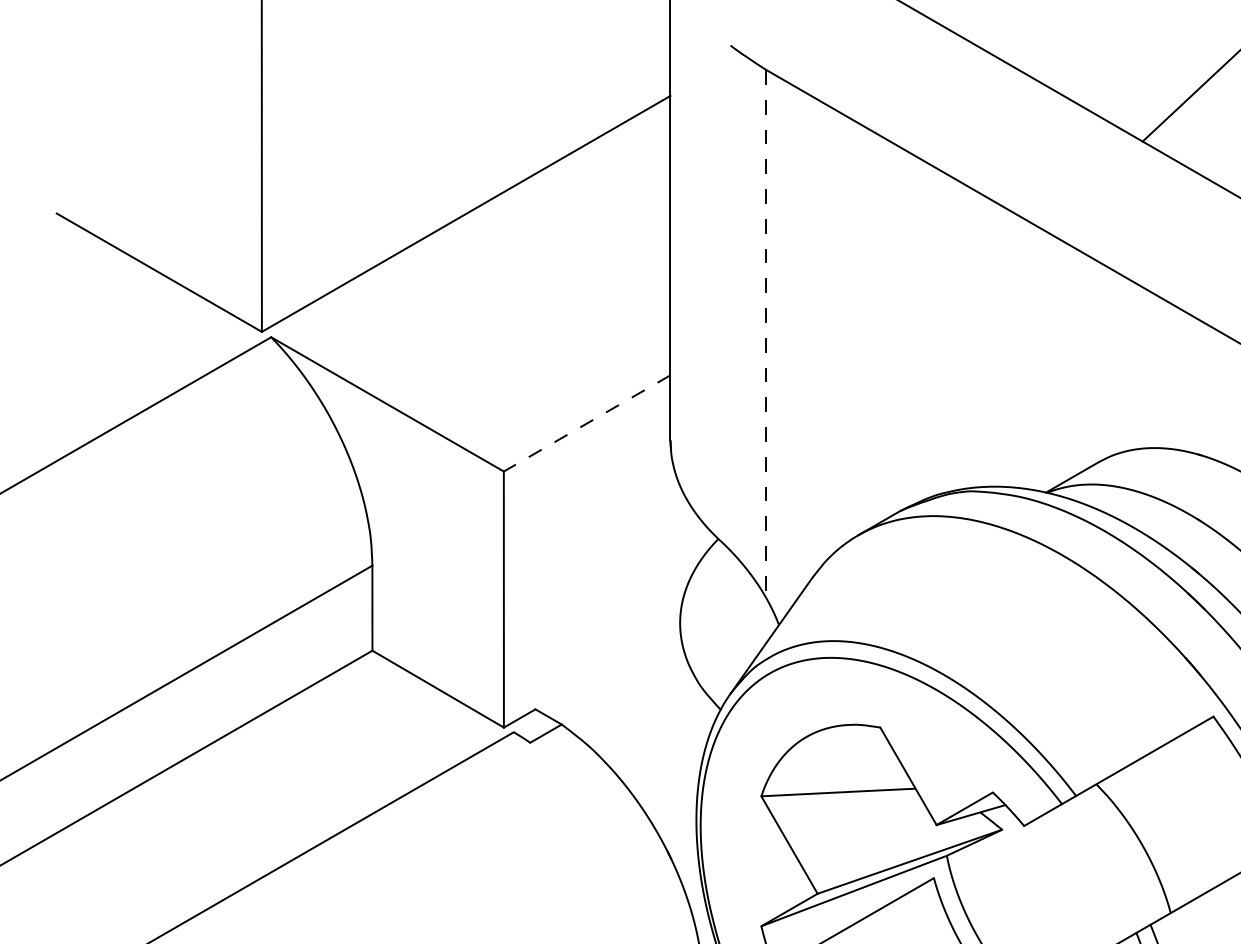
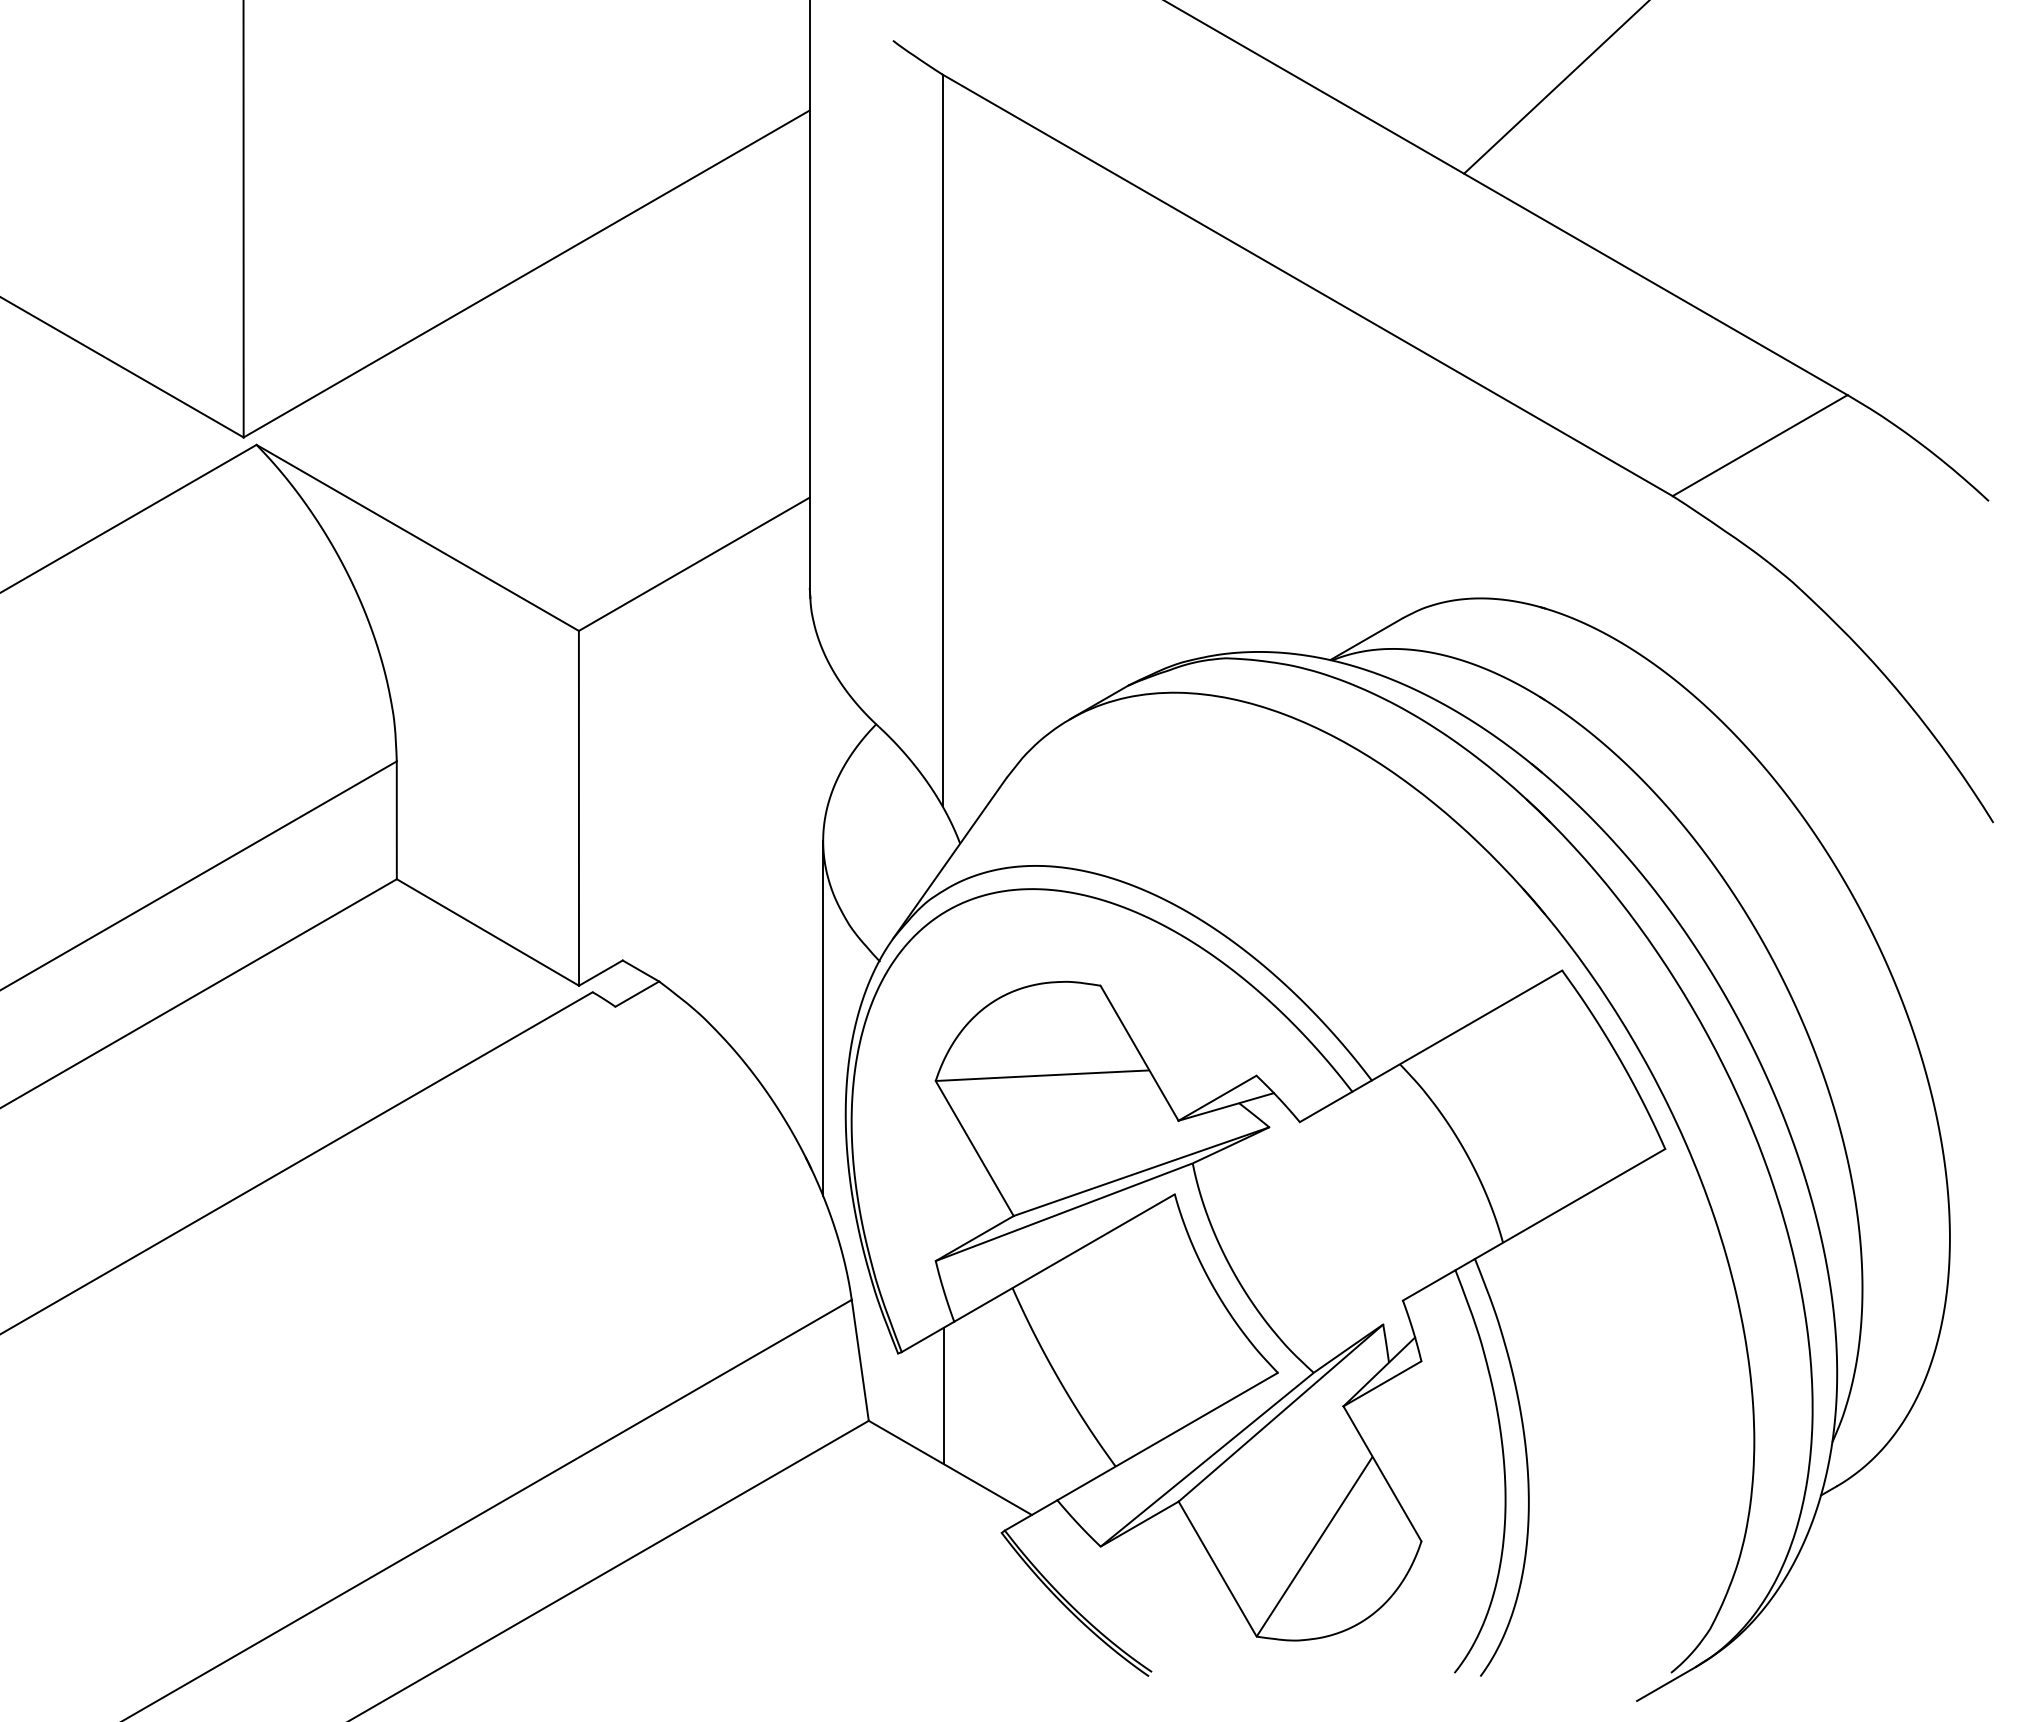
line: (766, 334) -> (942, 440), dashed -> solid
line: (586, 423) -> (693, 564), dashed -> solid
line: (680, 751) -> (823, 1018), added

